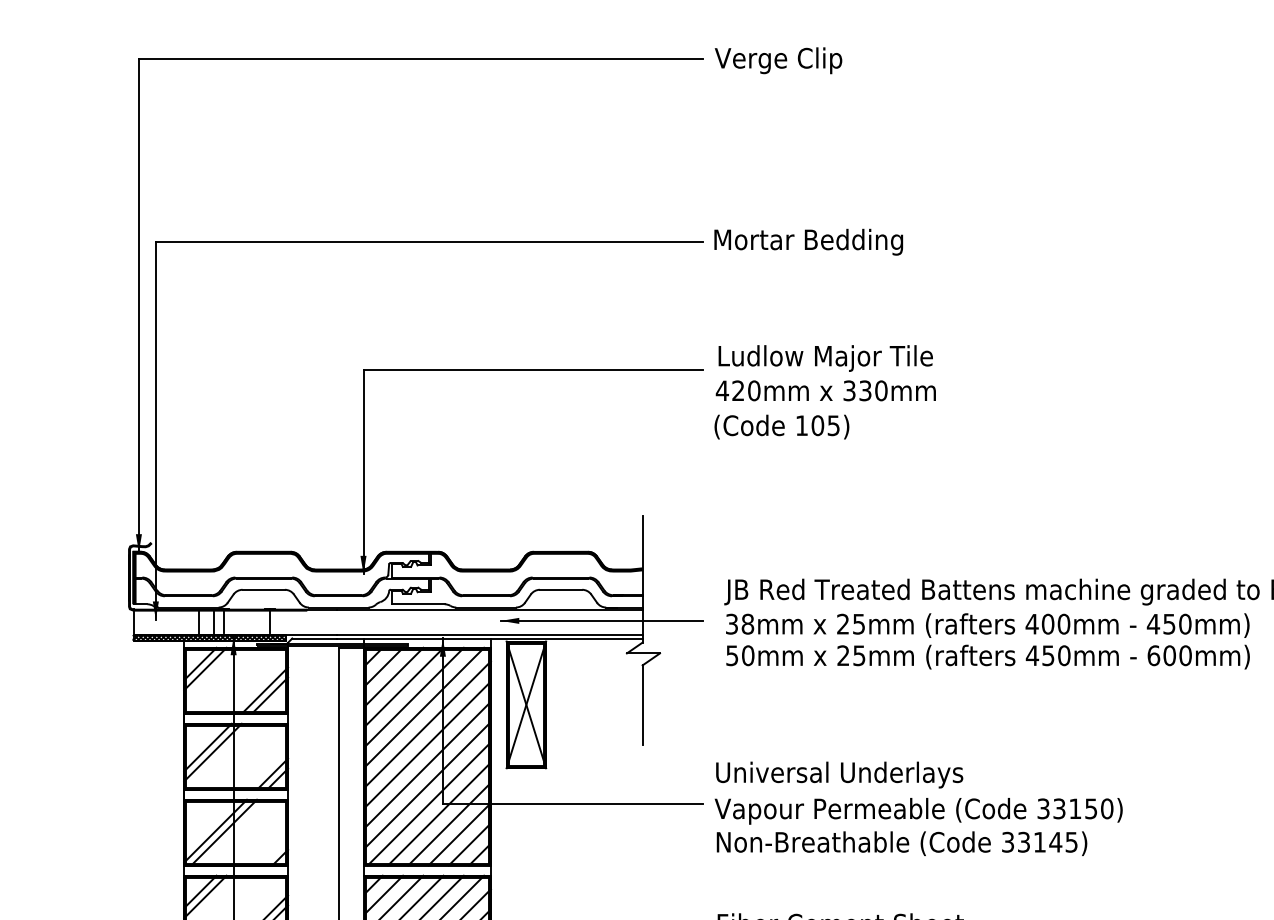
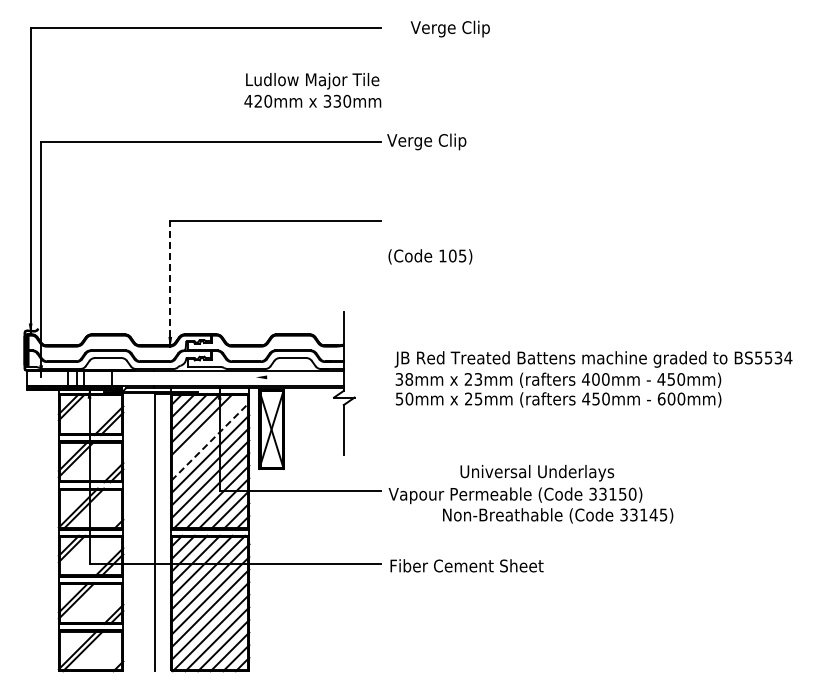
text: (777, 59) -> (449, 28), moved
text: (807, 241) -> (446, 141), Mortar Bedding -> Verge Clip
text: (825, 373) -> (312, 90), moved
line: (363, 471) -> (170, 284), solid -> dashed
line: (601, 621) -> (318, 377), removed
text: (859, 624) -> (478, 379), 25mm -> 23mm
line: (424, 707) -> (208, 431), removed
line: (428, 724) -> (210, 441), solid -> dashed
text: (839, 775) -> (537, 473), moved
text: (902, 843) -> (558, 515), moved

